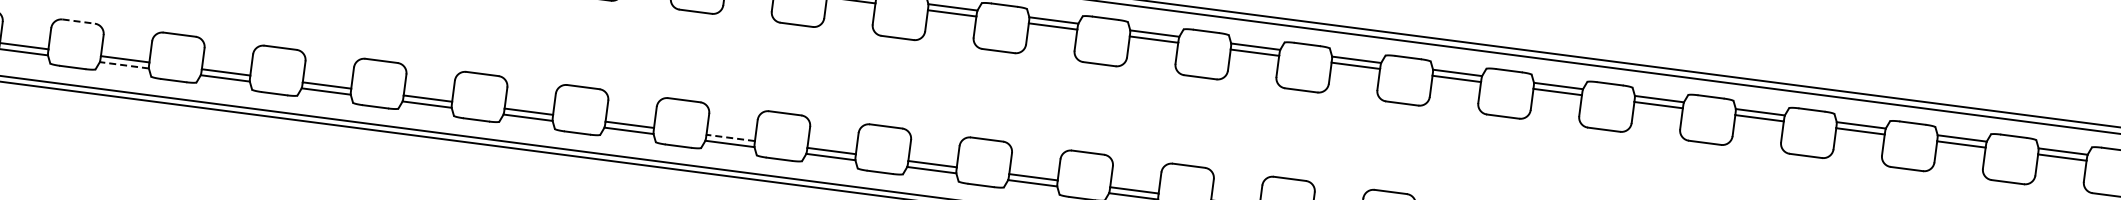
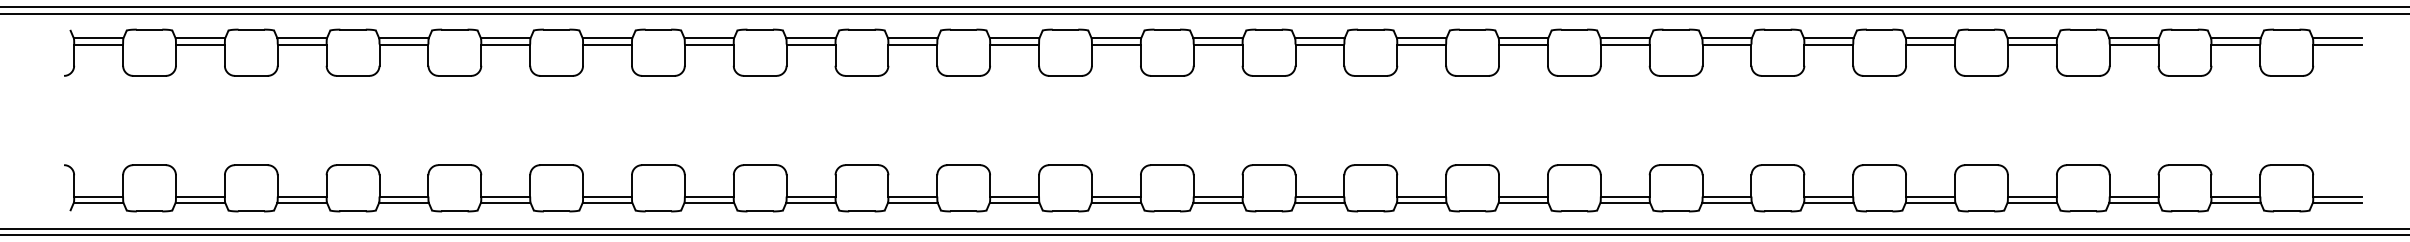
line: (79, 22) -> (150, 165), dashed -> solid
line: (124, 65) -> (200, 202), dashed -> solid
line: (730, 137) -> (810, 196), dashed -> solid

